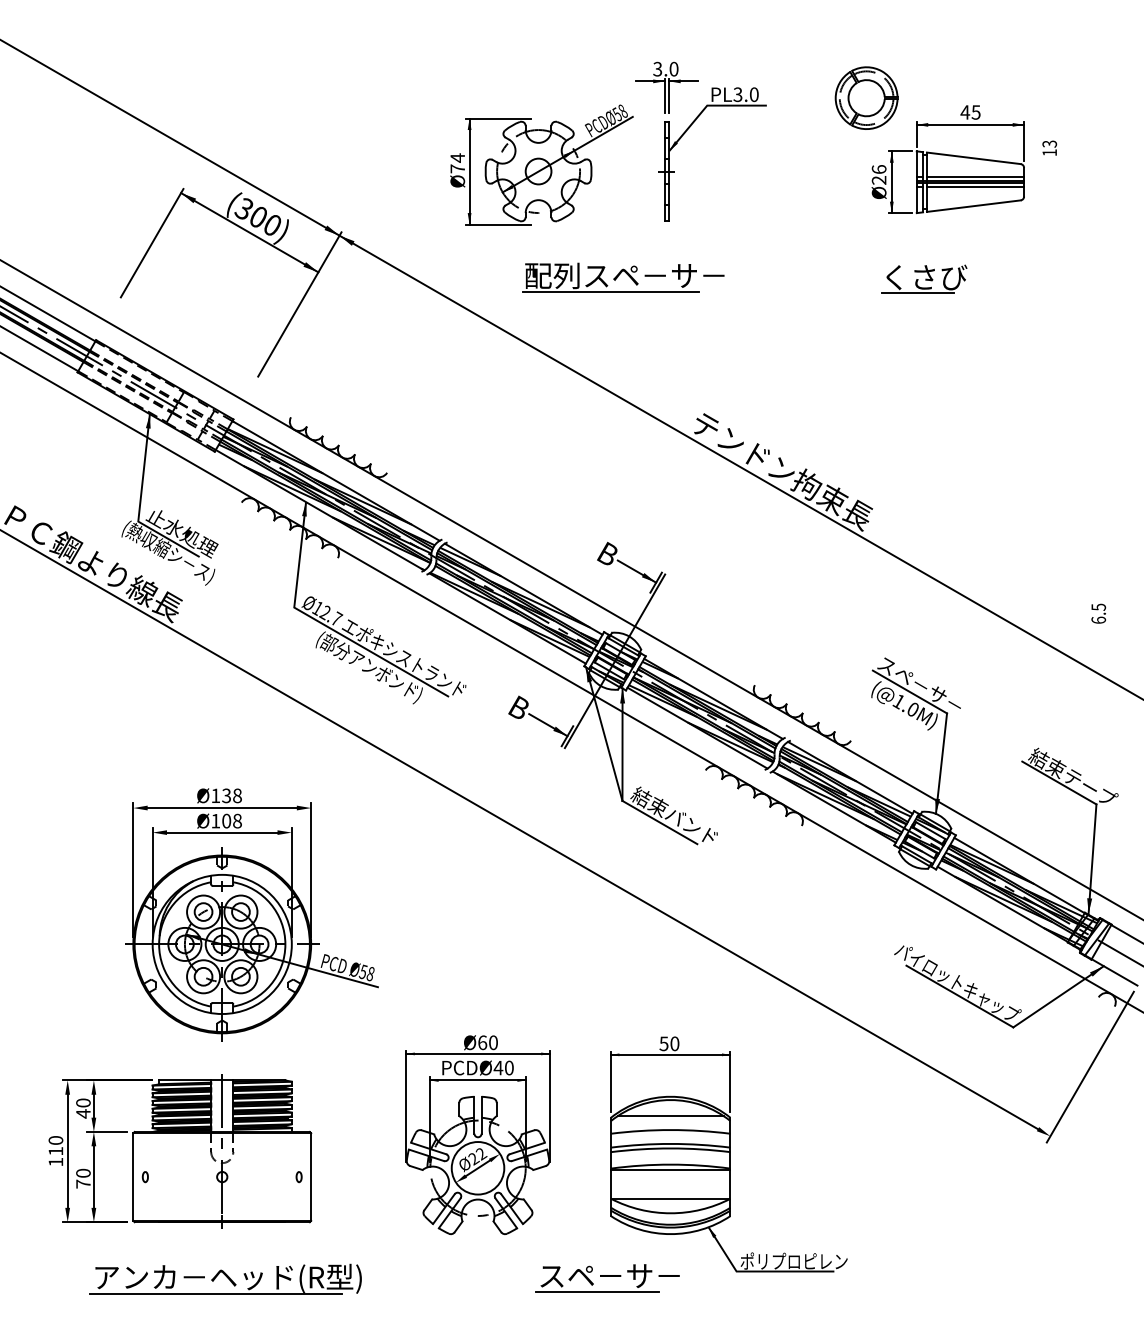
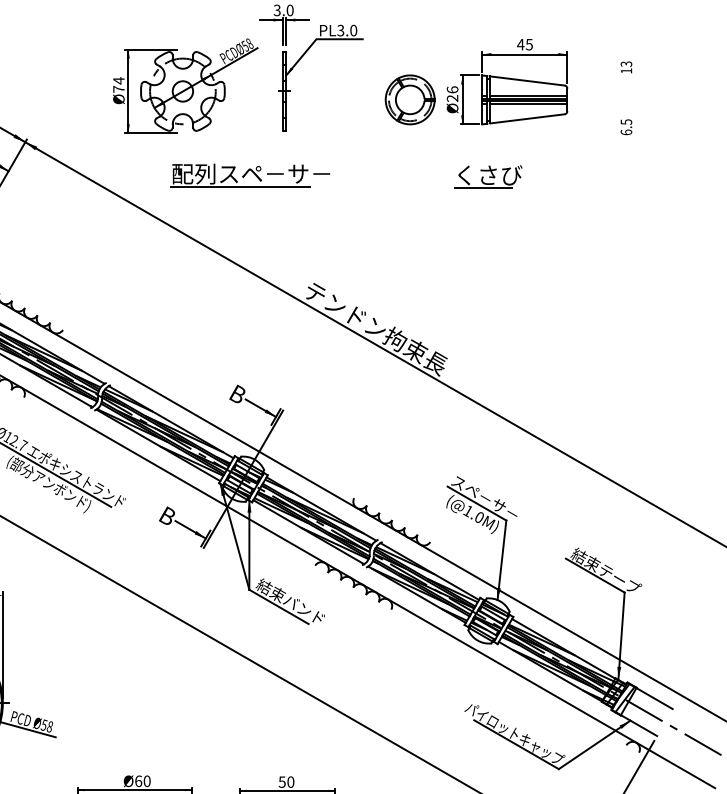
part: (866, 97) -> (410, 99), moved
text: (1049, 147) -> (626, 66), moved
text: (1098, 613) -> (626, 127), moved

